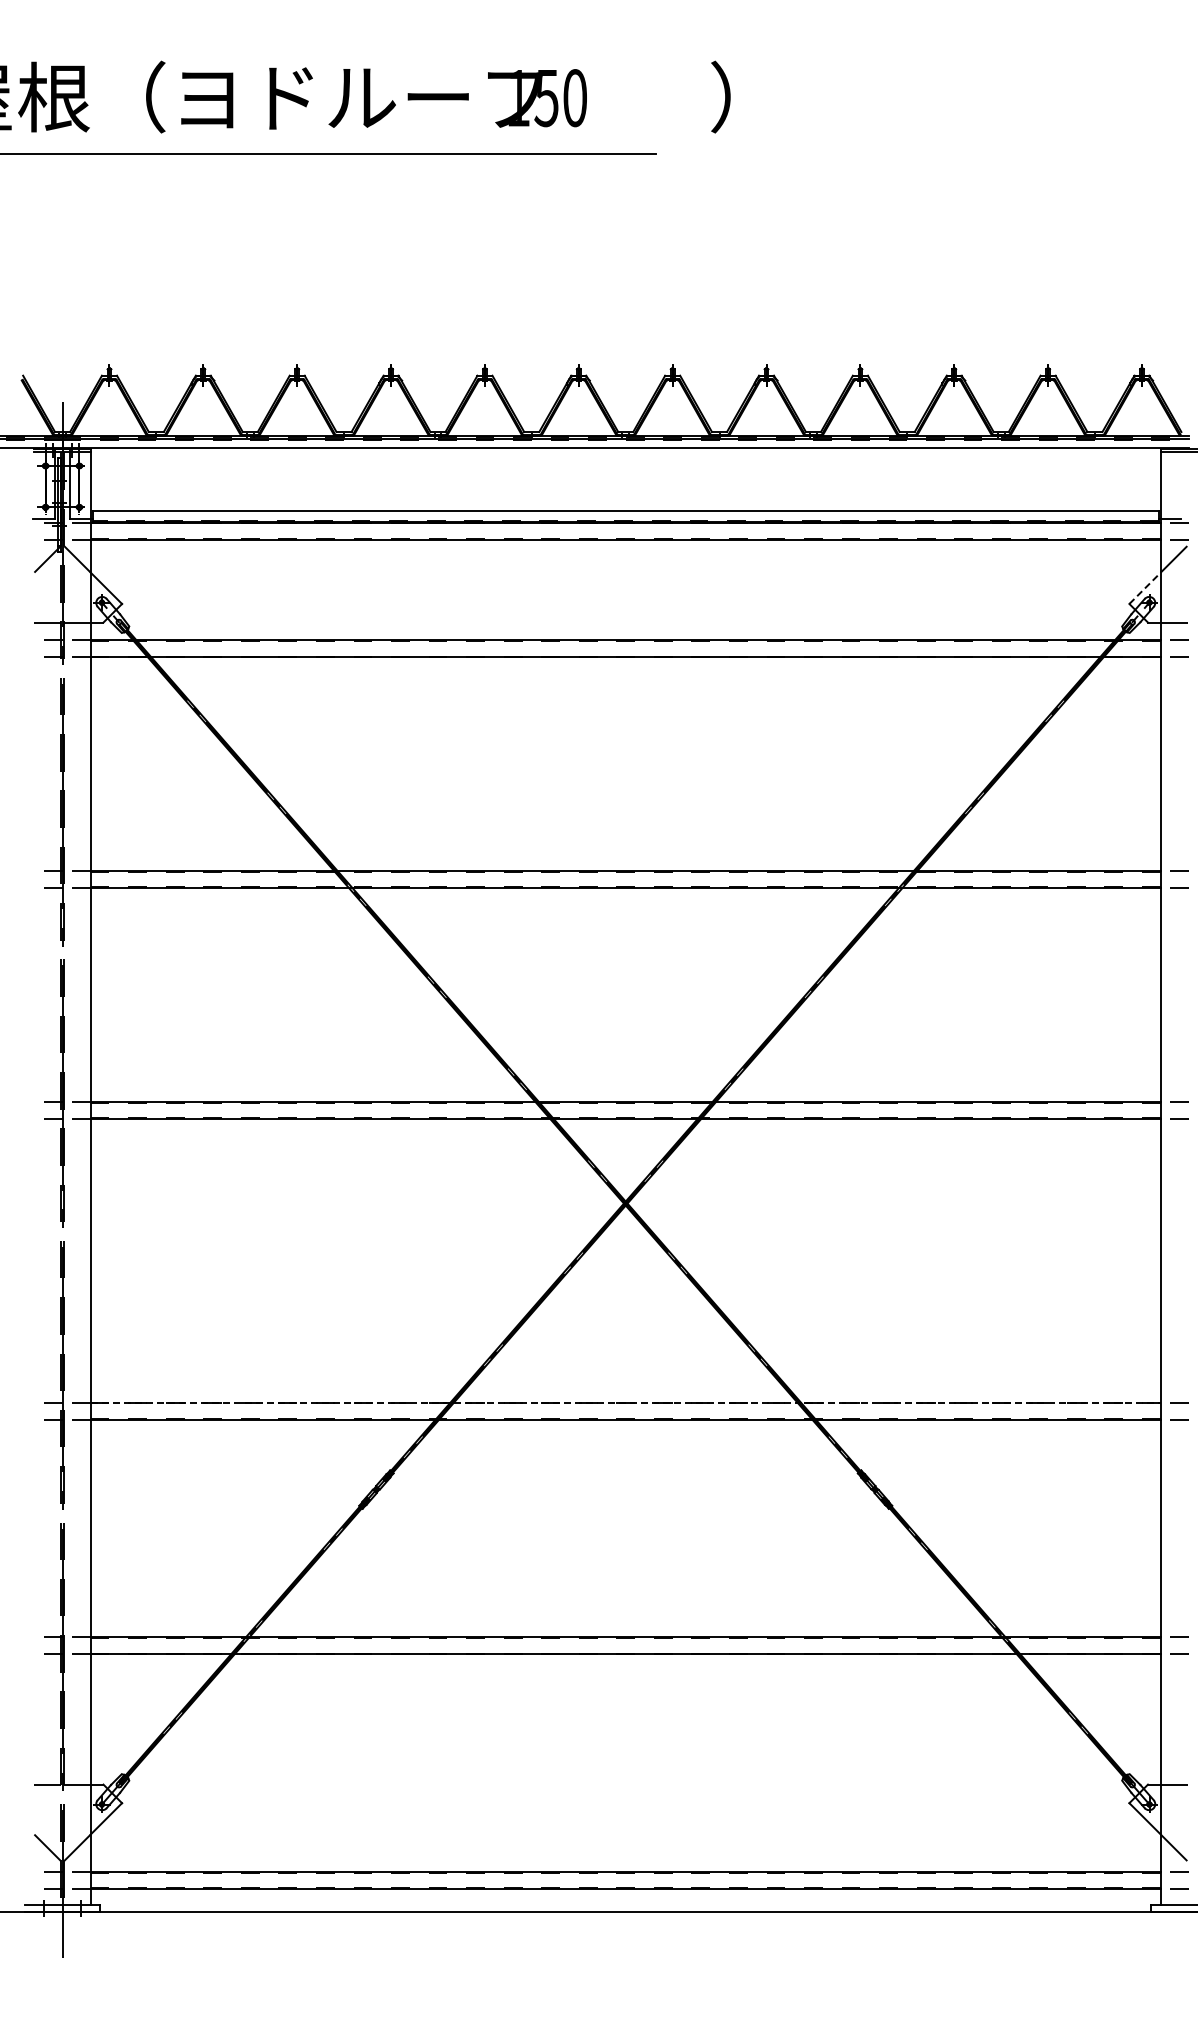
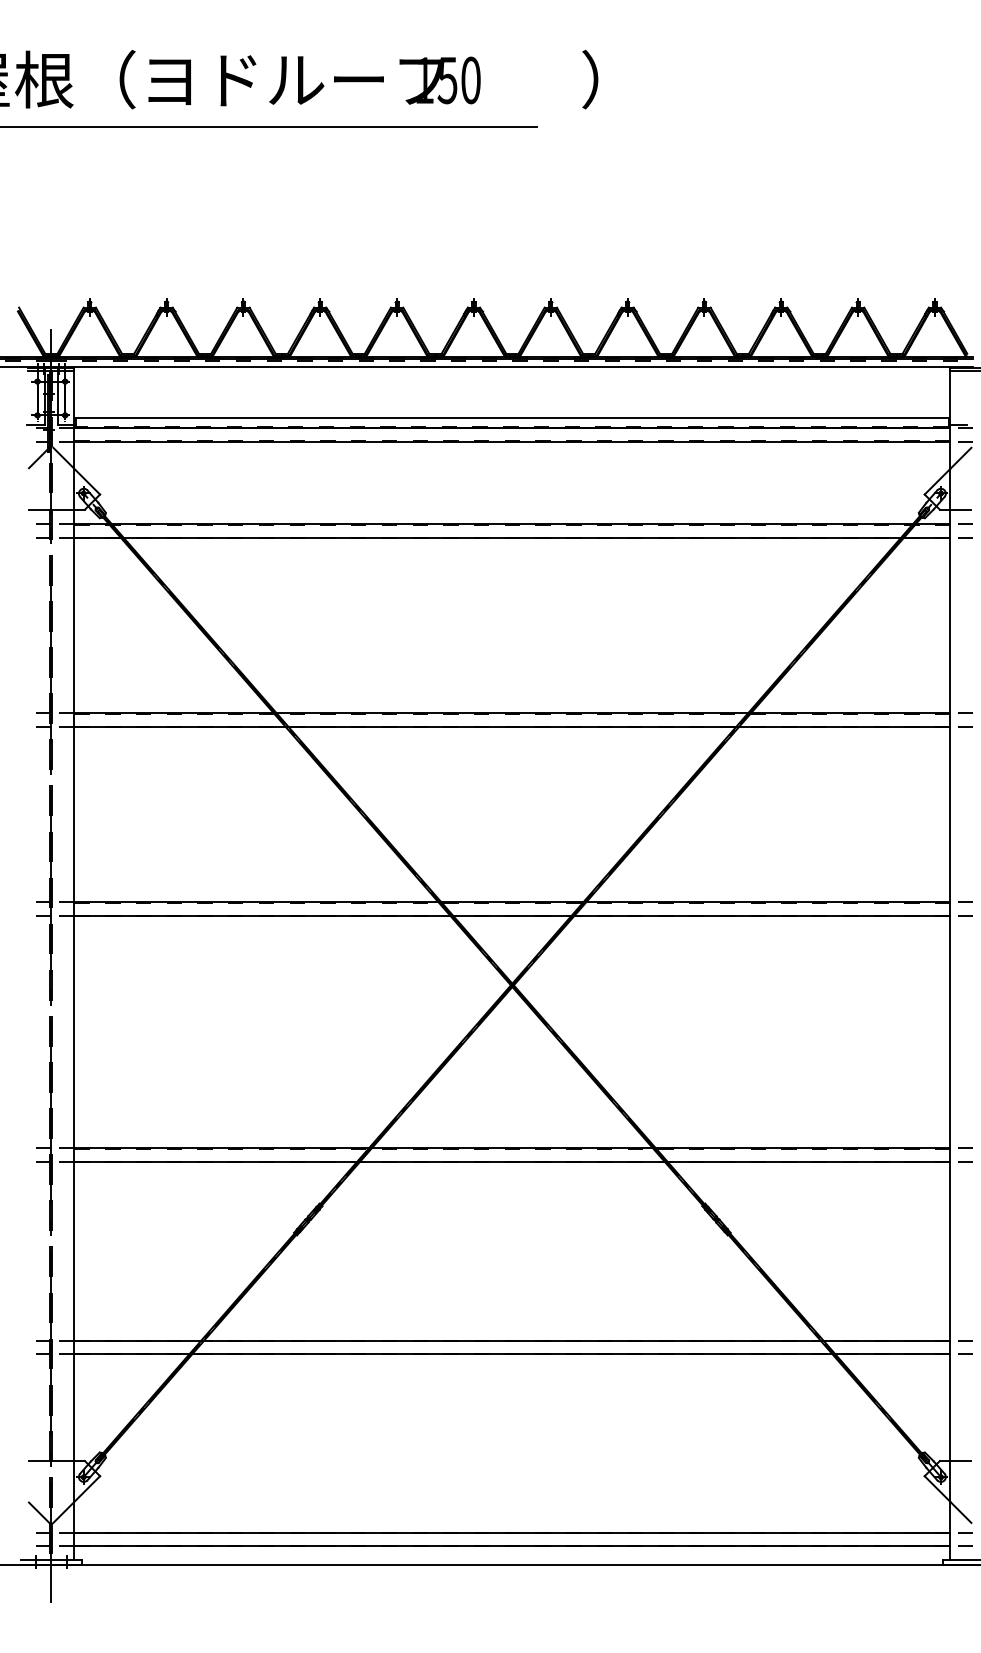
line: (1145, 587) -> (937, 481), dashed -> solid
line: (626, 1402) -> (513, 1148), dashed -> solid

